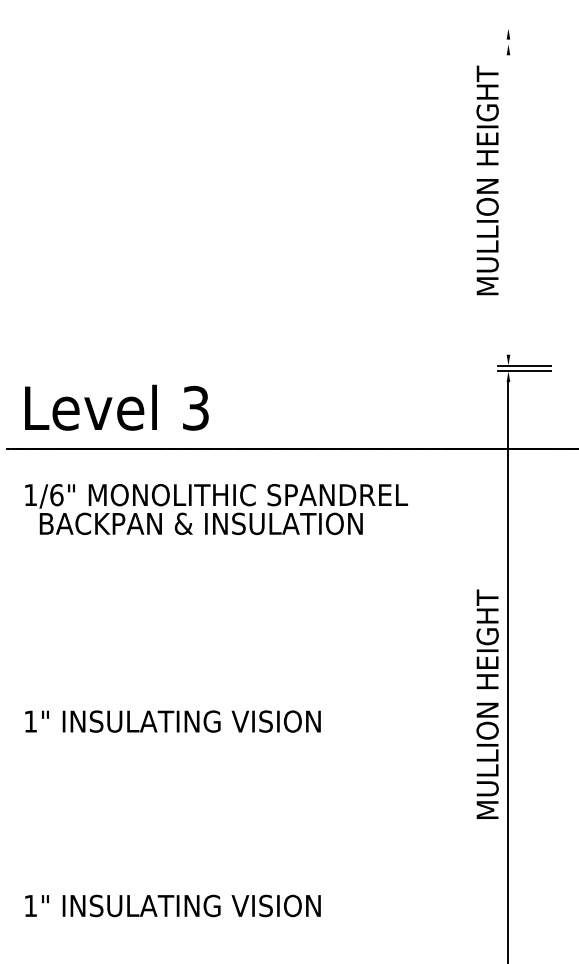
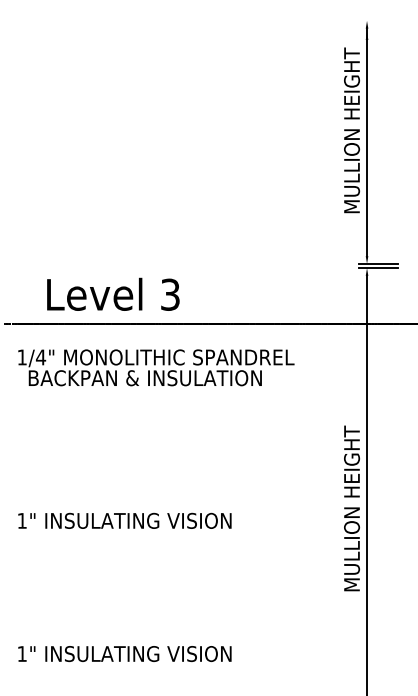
line: (509, 197) -> (367, 142), added
text: (117, 406) -> (113, 293), moved
text: (56, 495) -> (40, 357), 1/6" -> 1/4"

